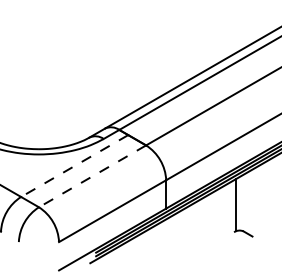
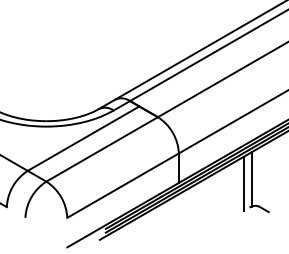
line: (74, 166) -> (83, 139), dashed -> solid
line: (92, 176) -> (102, 149), dashed -> solid
line: (228, 209) -> (243, 183), added

